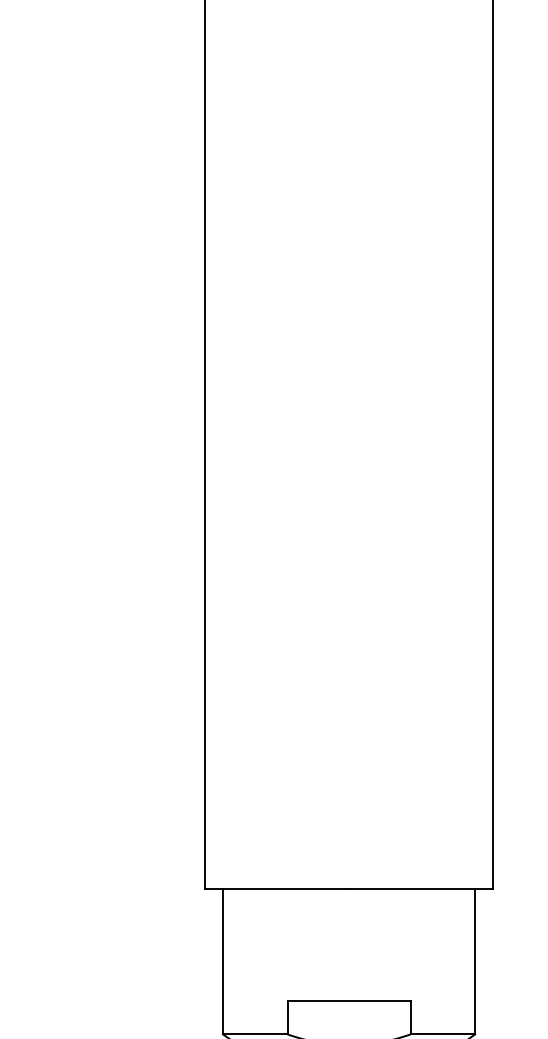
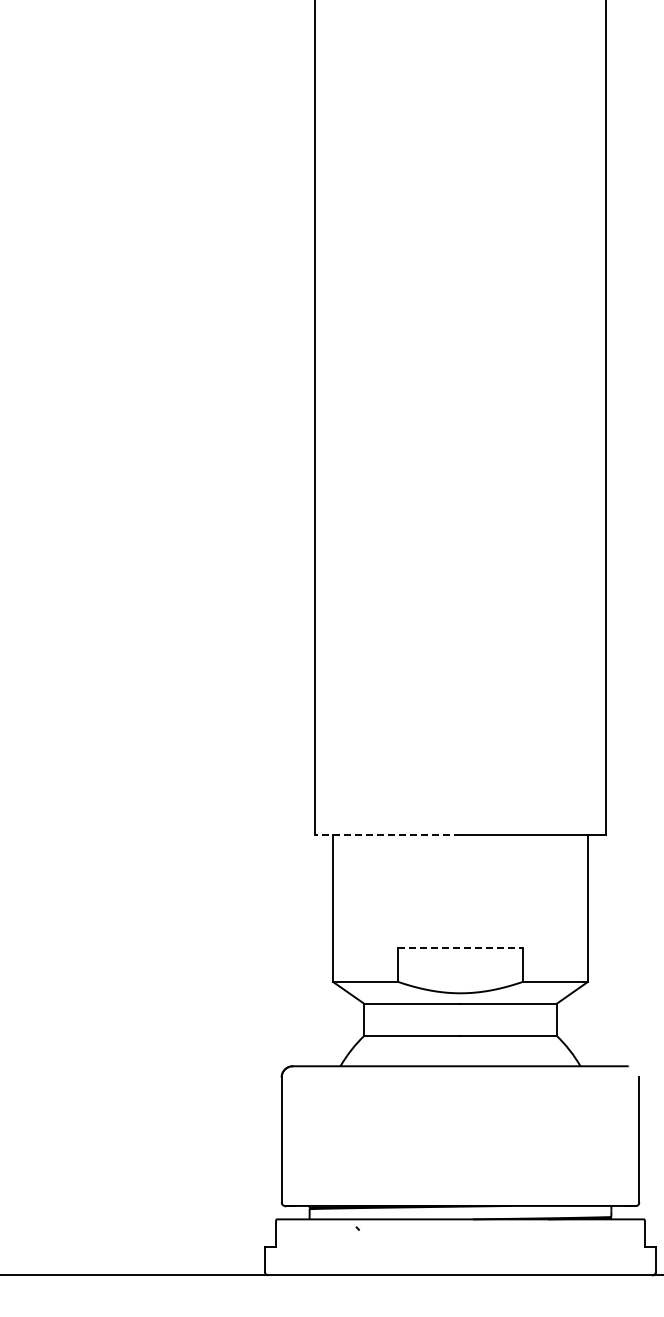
line: (276, 888) -> (387, 834), solid -> dashed
line: (349, 1001) -> (460, 948), solid -> dashed

